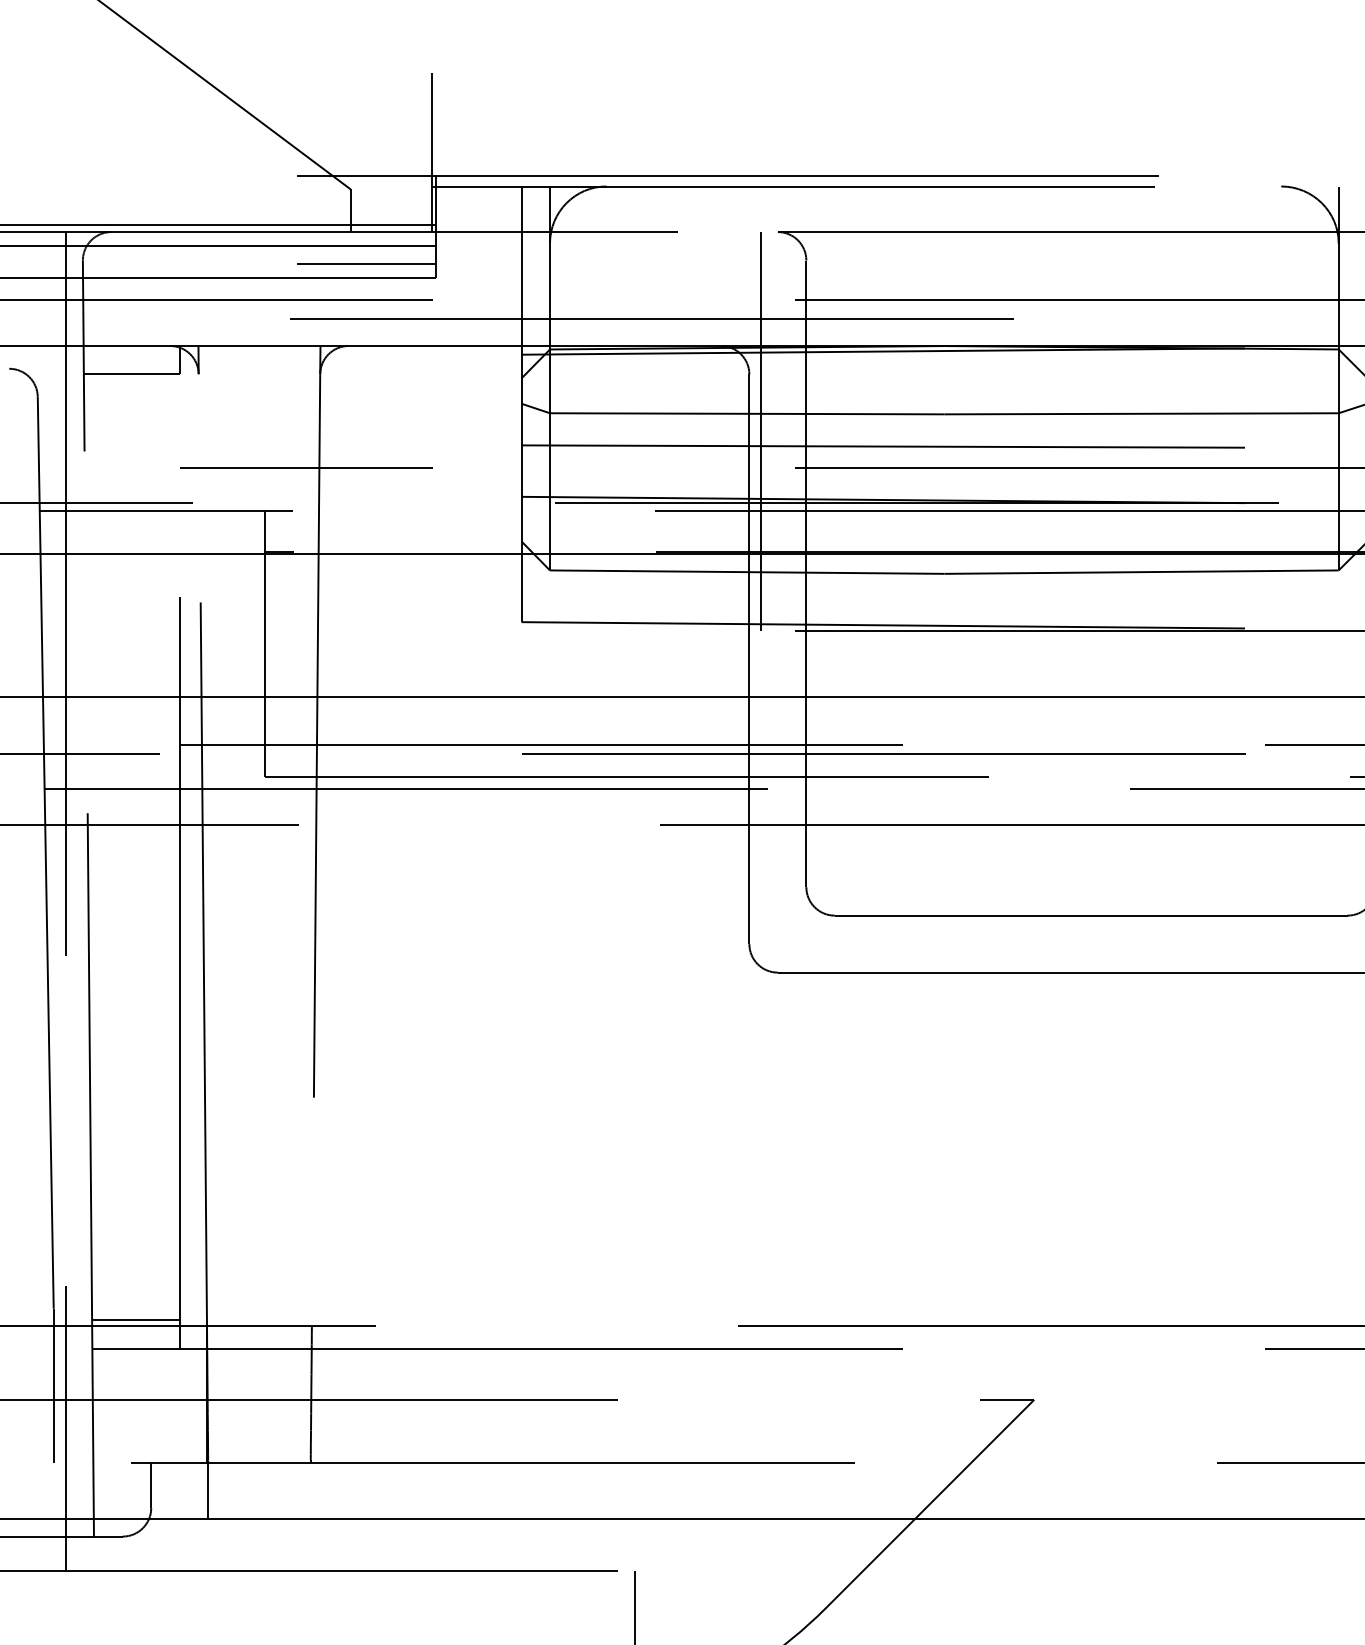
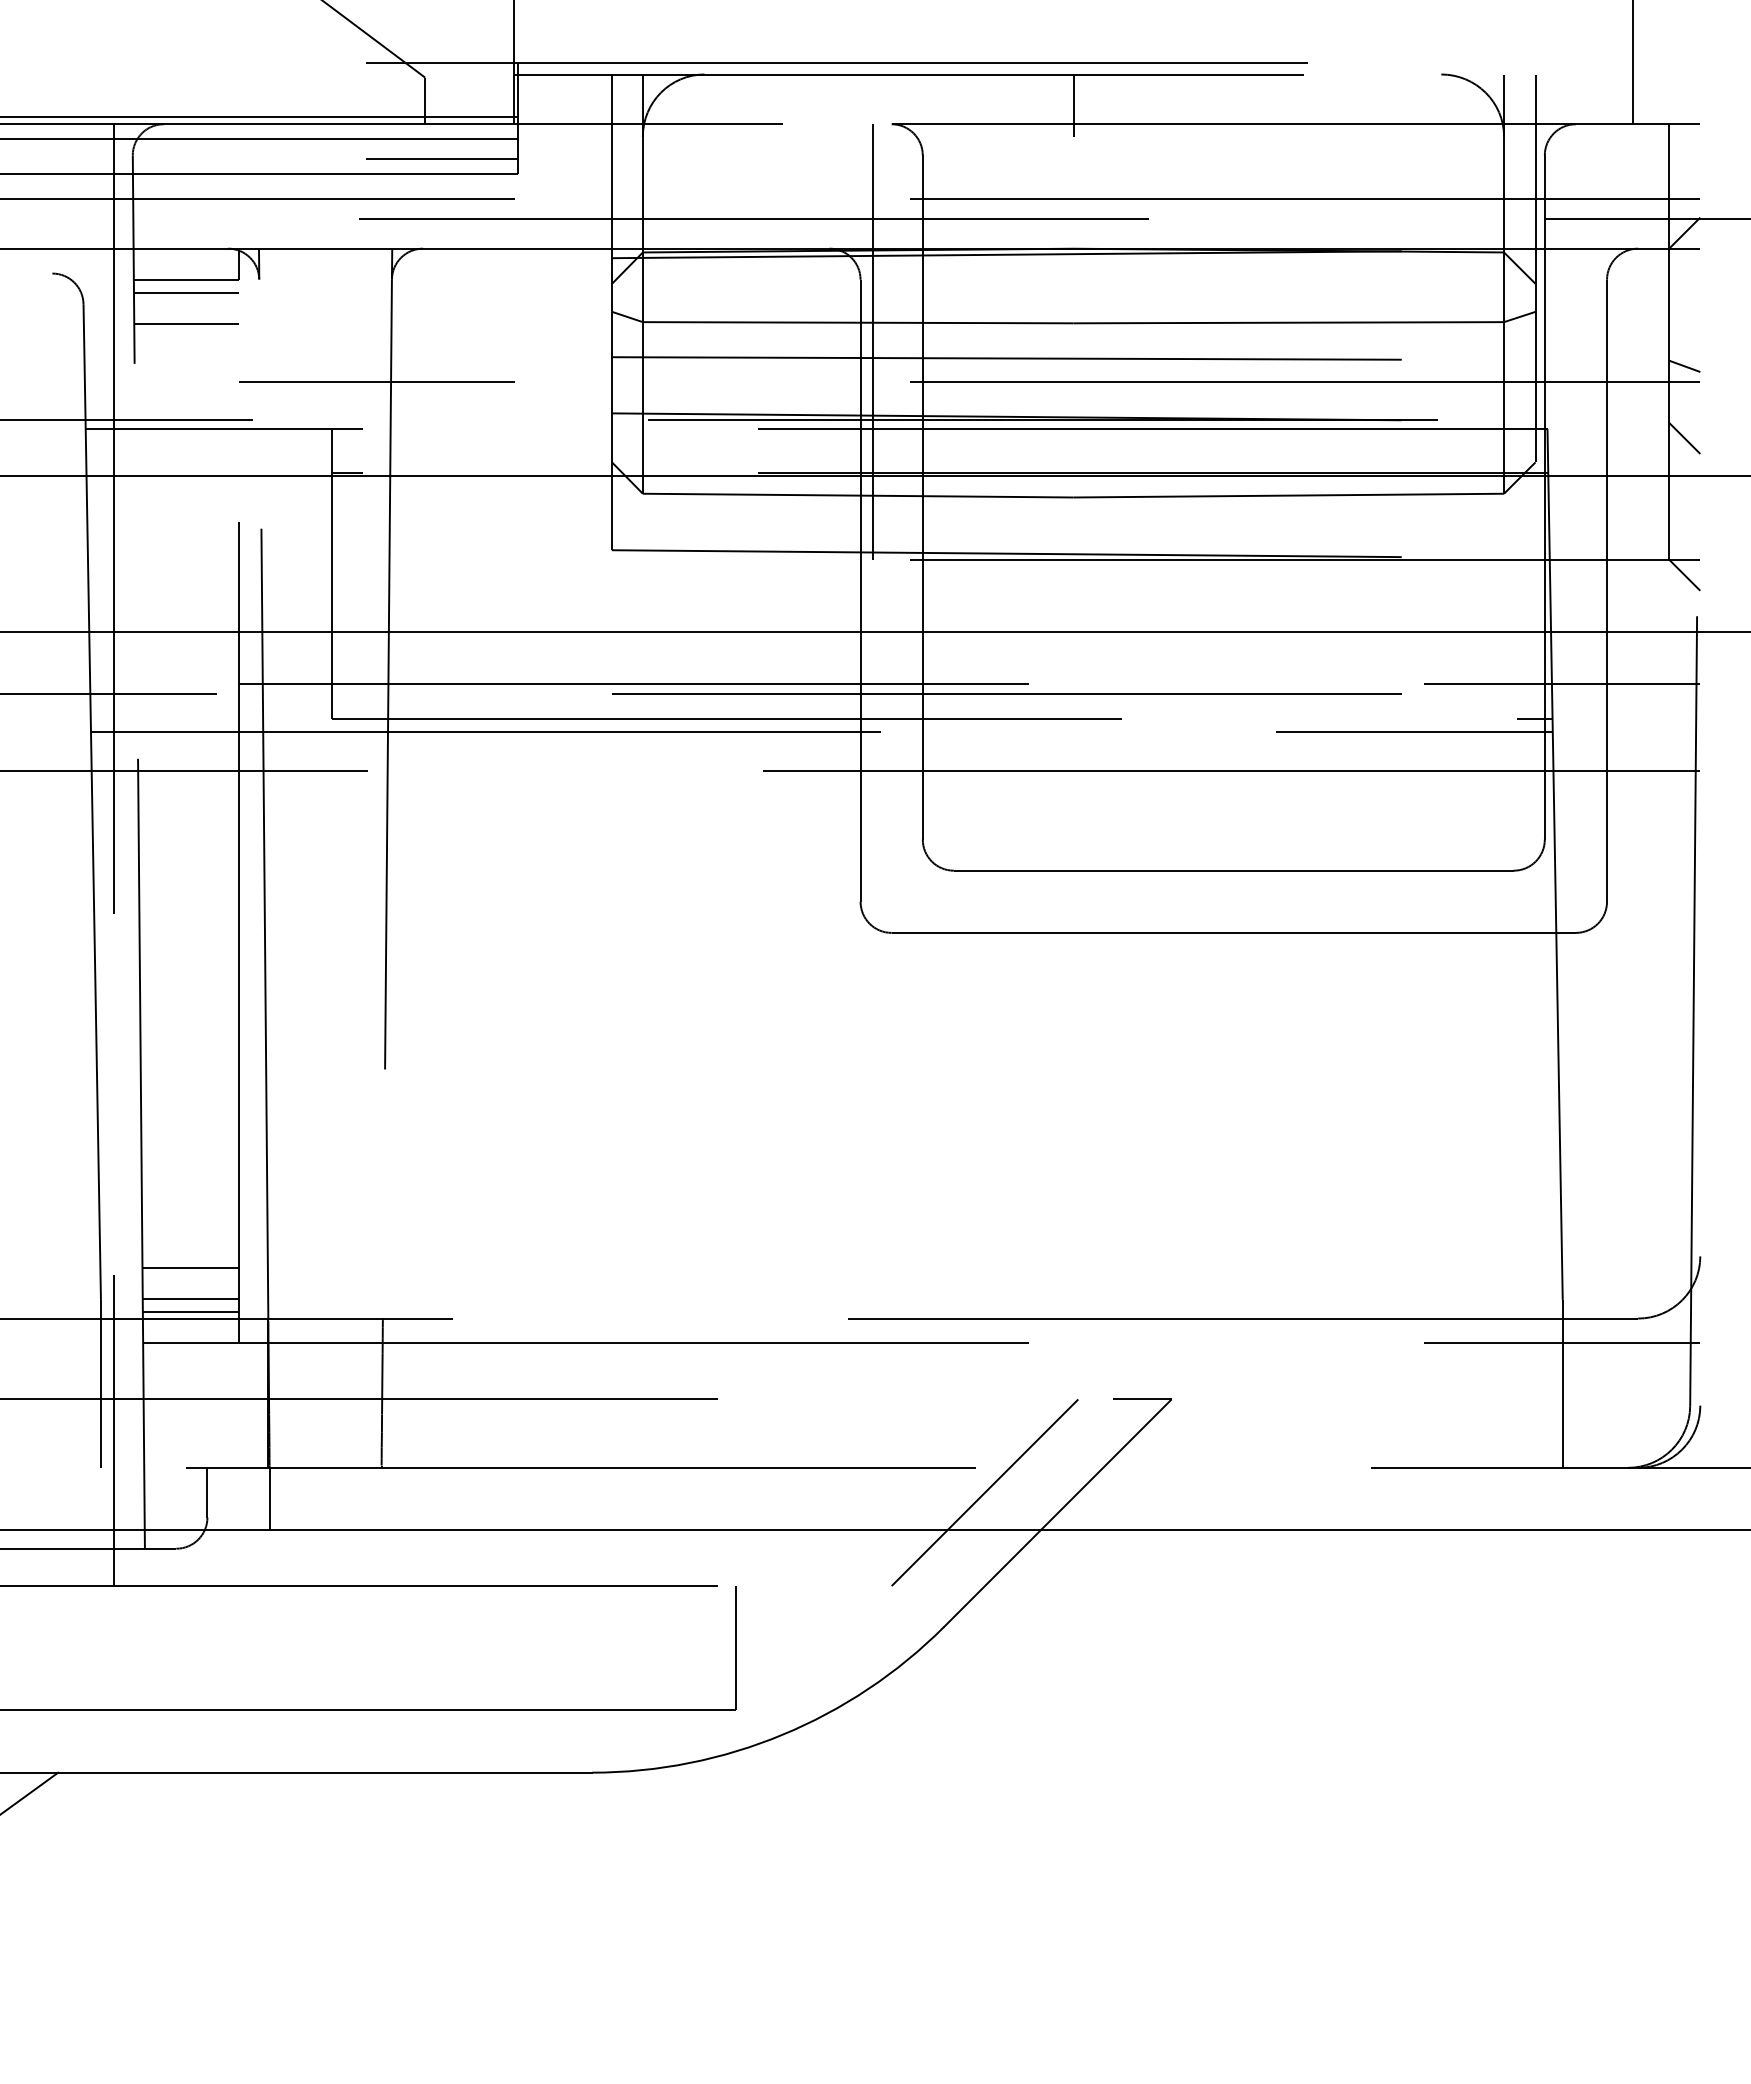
line: (944, 214) -> (1073, 105), added
line: (131, 386) -> (185, 292), added
line: (132, 414) -> (186, 323), added
line: (135, 1279) -> (190, 1268), added
line: (135, 1308) -> (190, 1299), added
line: (862, 1485) -> (984, 1492), added

